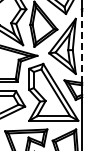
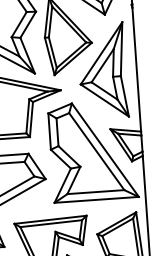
line: (82, 46) -> (137, 68), dashed -> solid

